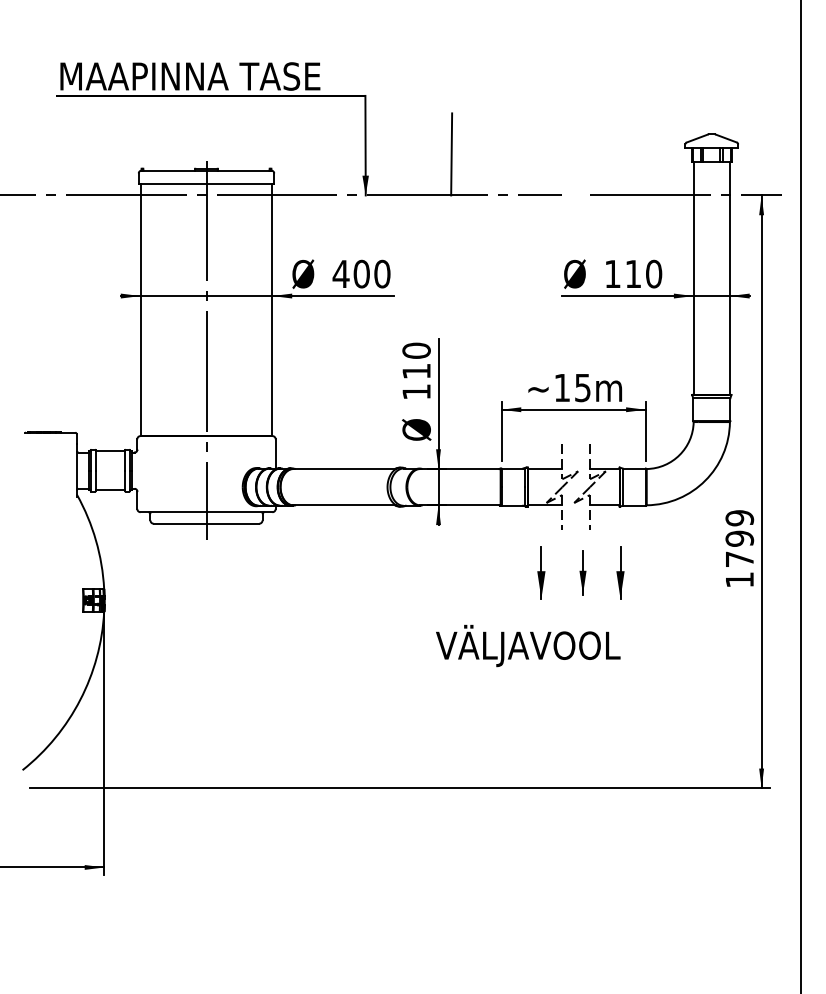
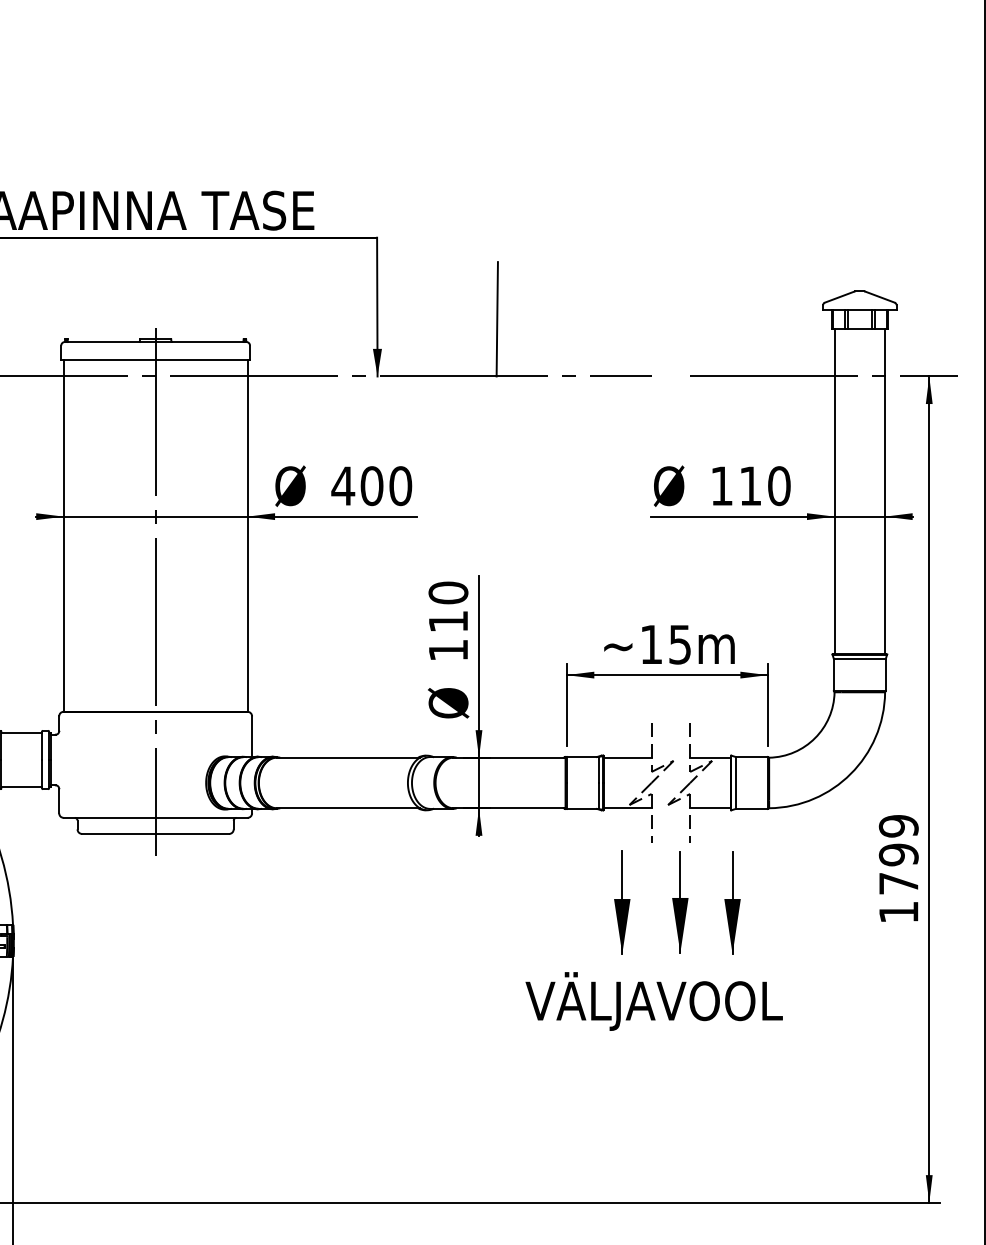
part: (541, 572) -> (622, 901), size x1.43
part: (582, 572) -> (679, 901), size x1.67
part: (620, 572) -> (732, 901), size x1.43
text: (528, 645) -> (654, 1000), moved

